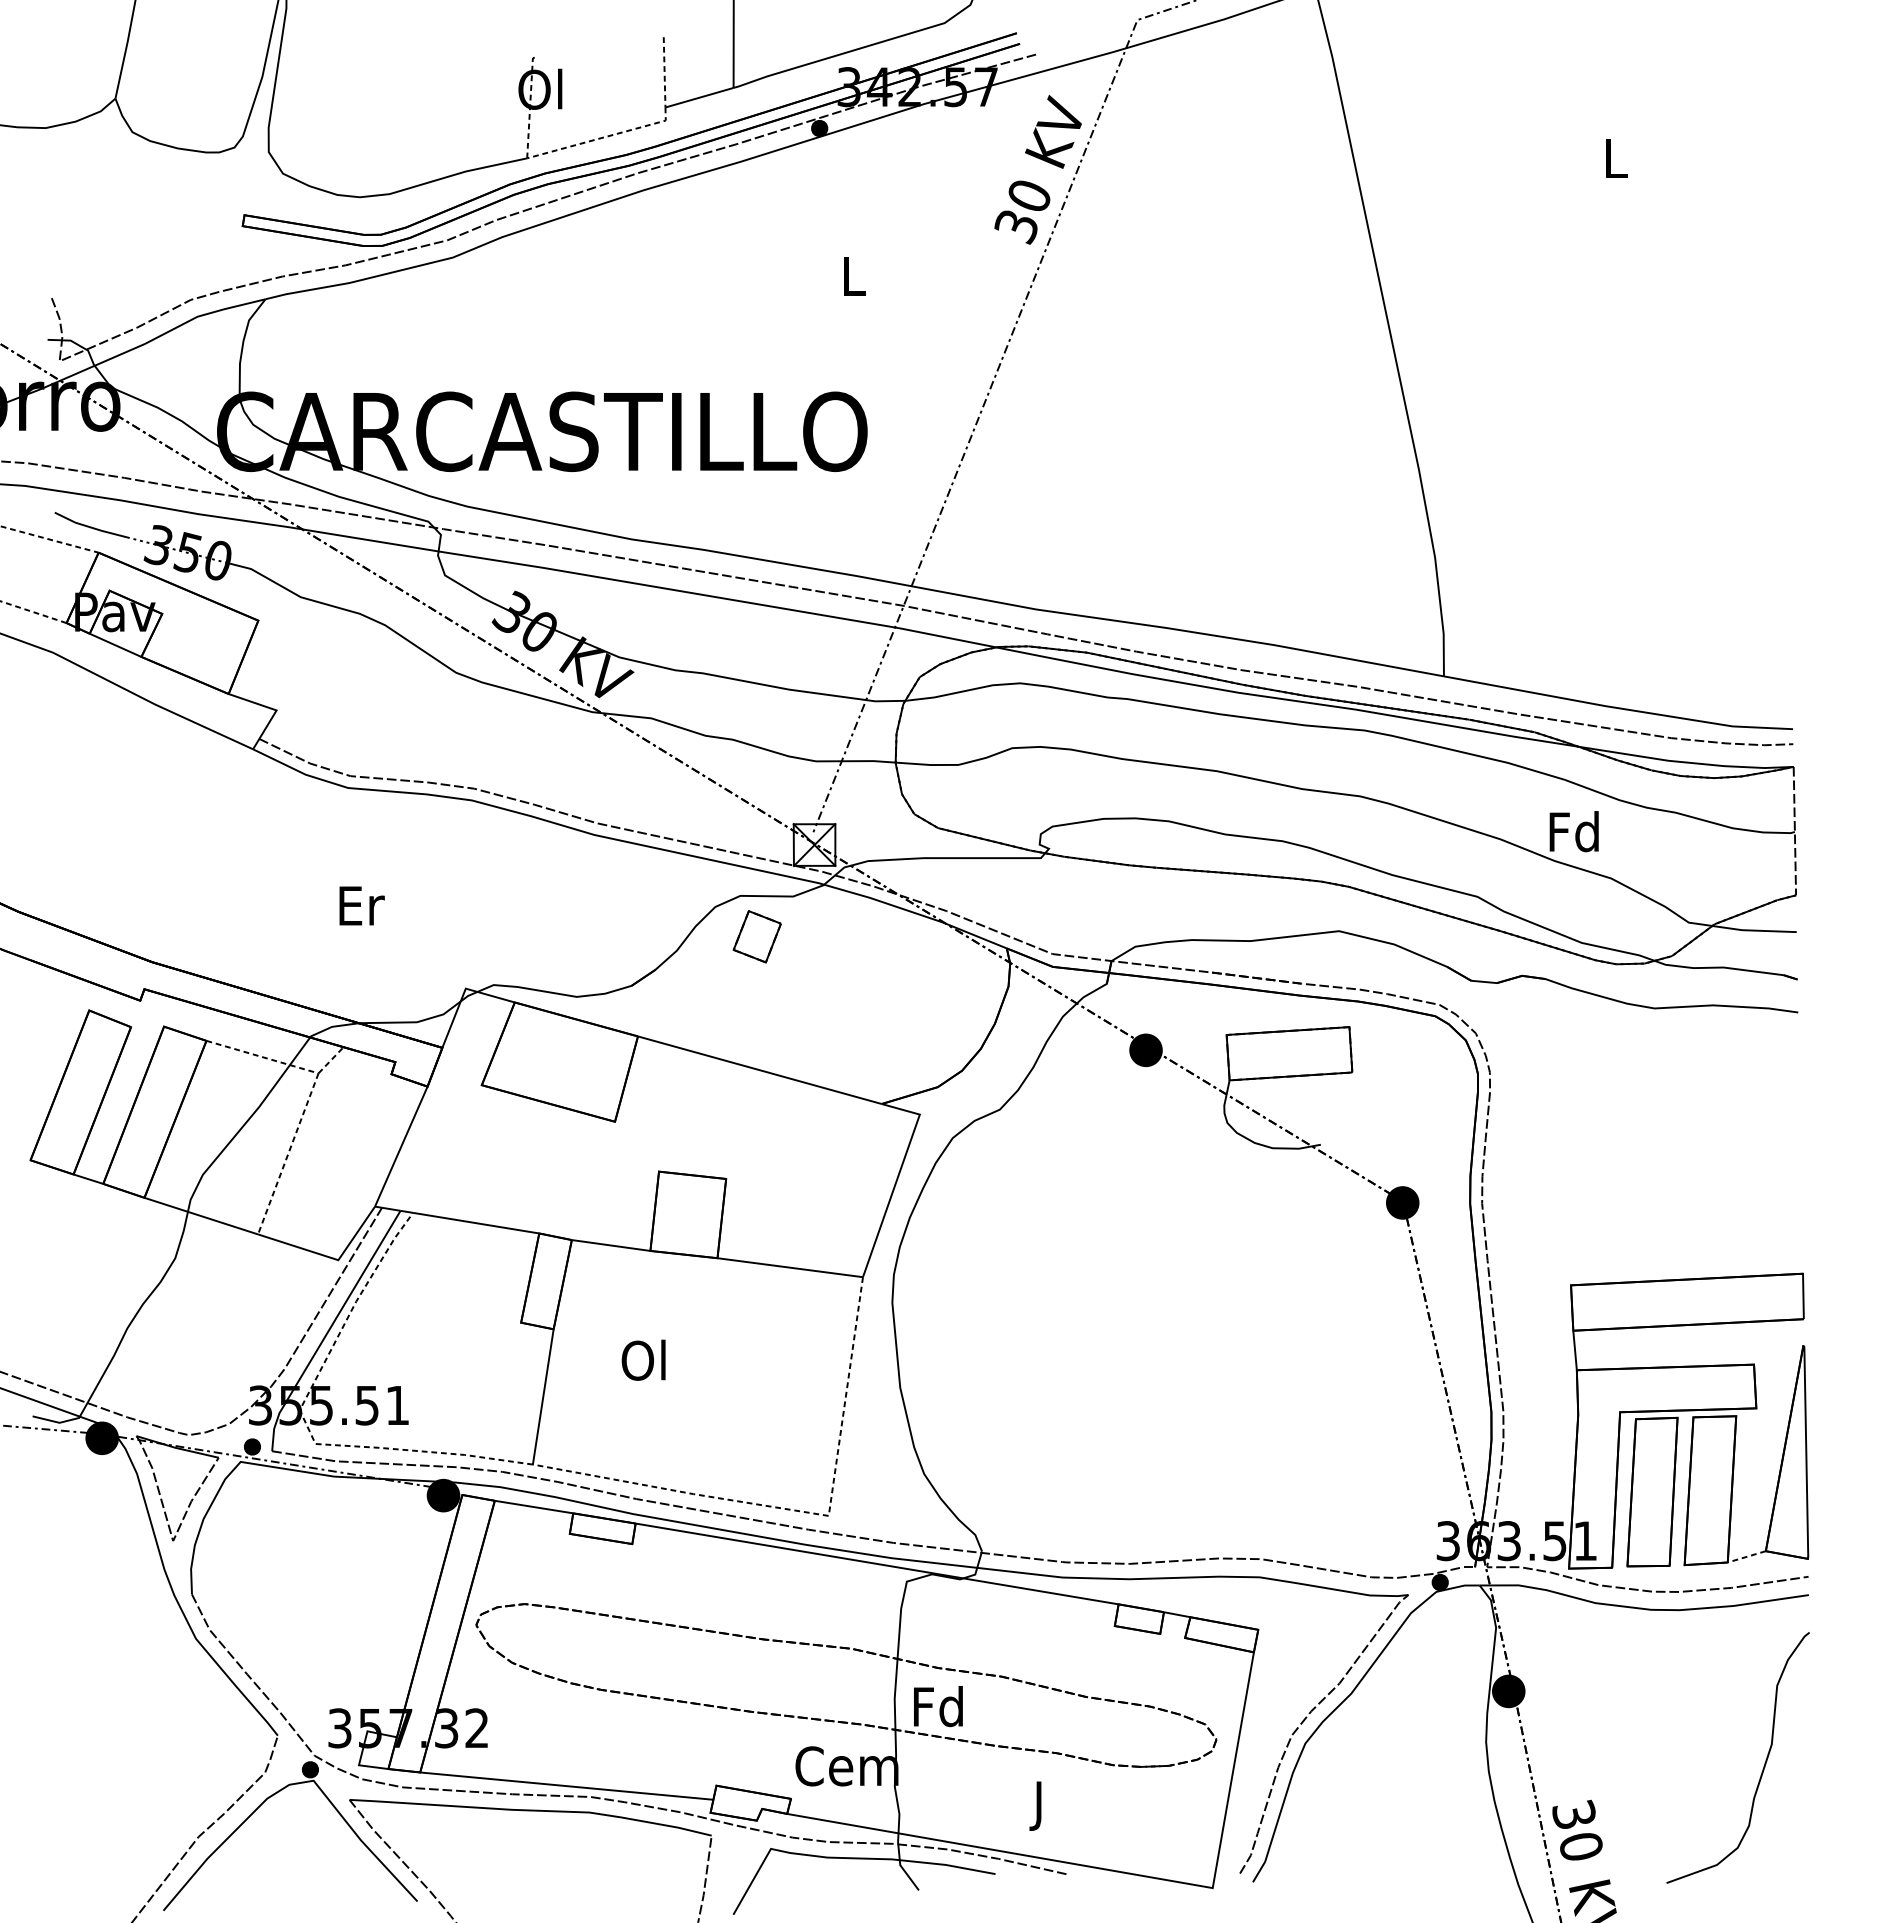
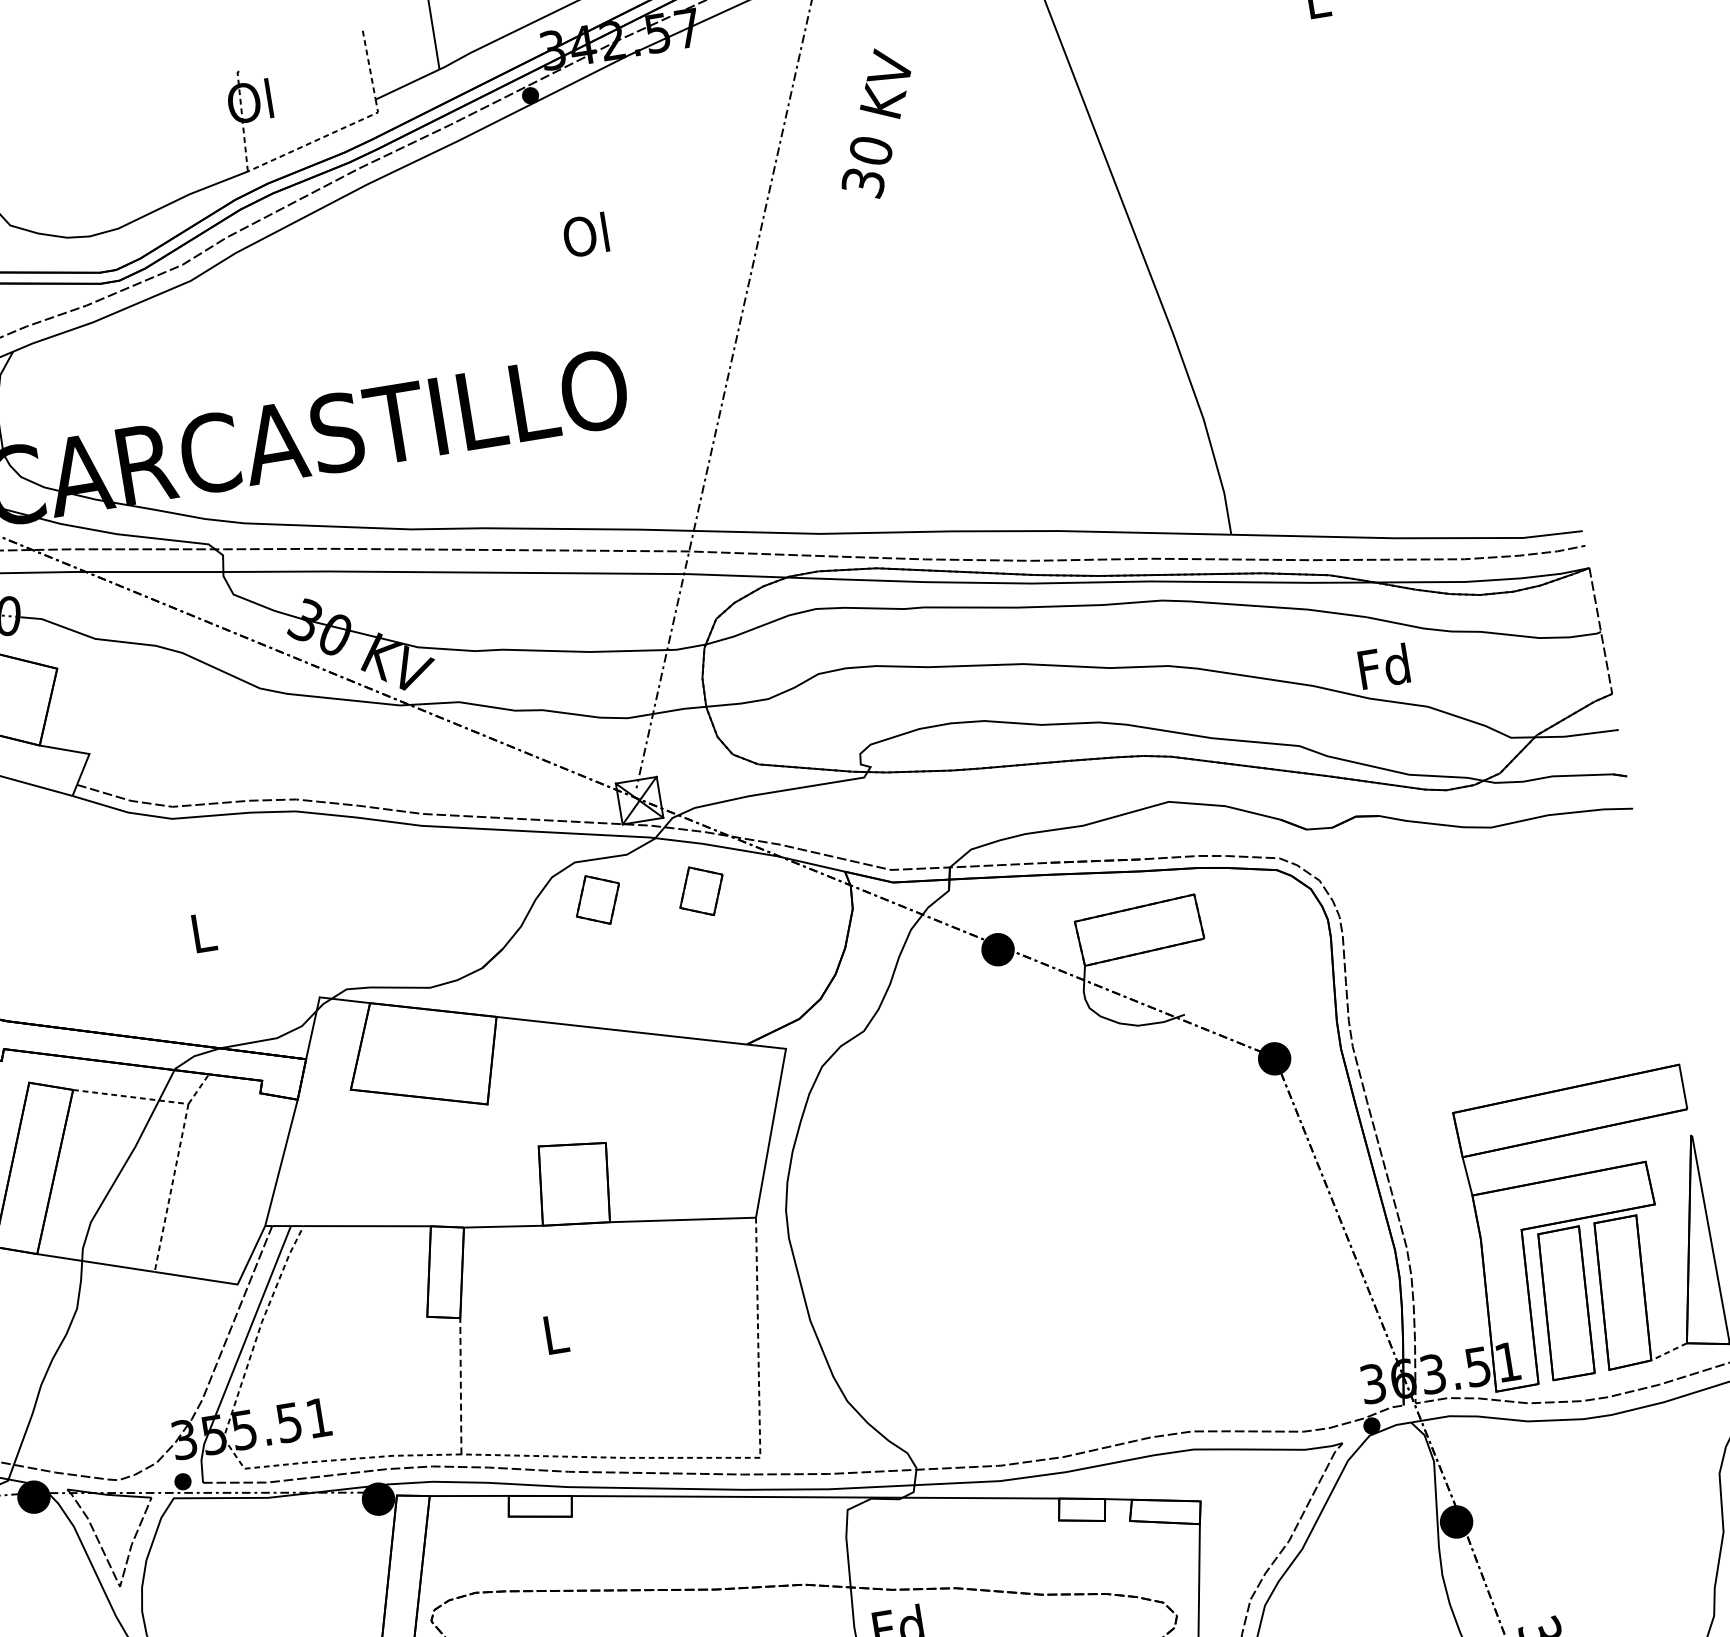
text: (1037, 169) -> (874, 123), moved
text: (851, 275) -> (585, 235), L -> Ol
text: (361, 905) -> (203, 932), Er -> L
part: (860, 944) -> (700, 891), added
text: (643, 1359) -> (553, 1333), Ol -> L
line: (543, 1396) -> (461, 1385), solid -> dashed

